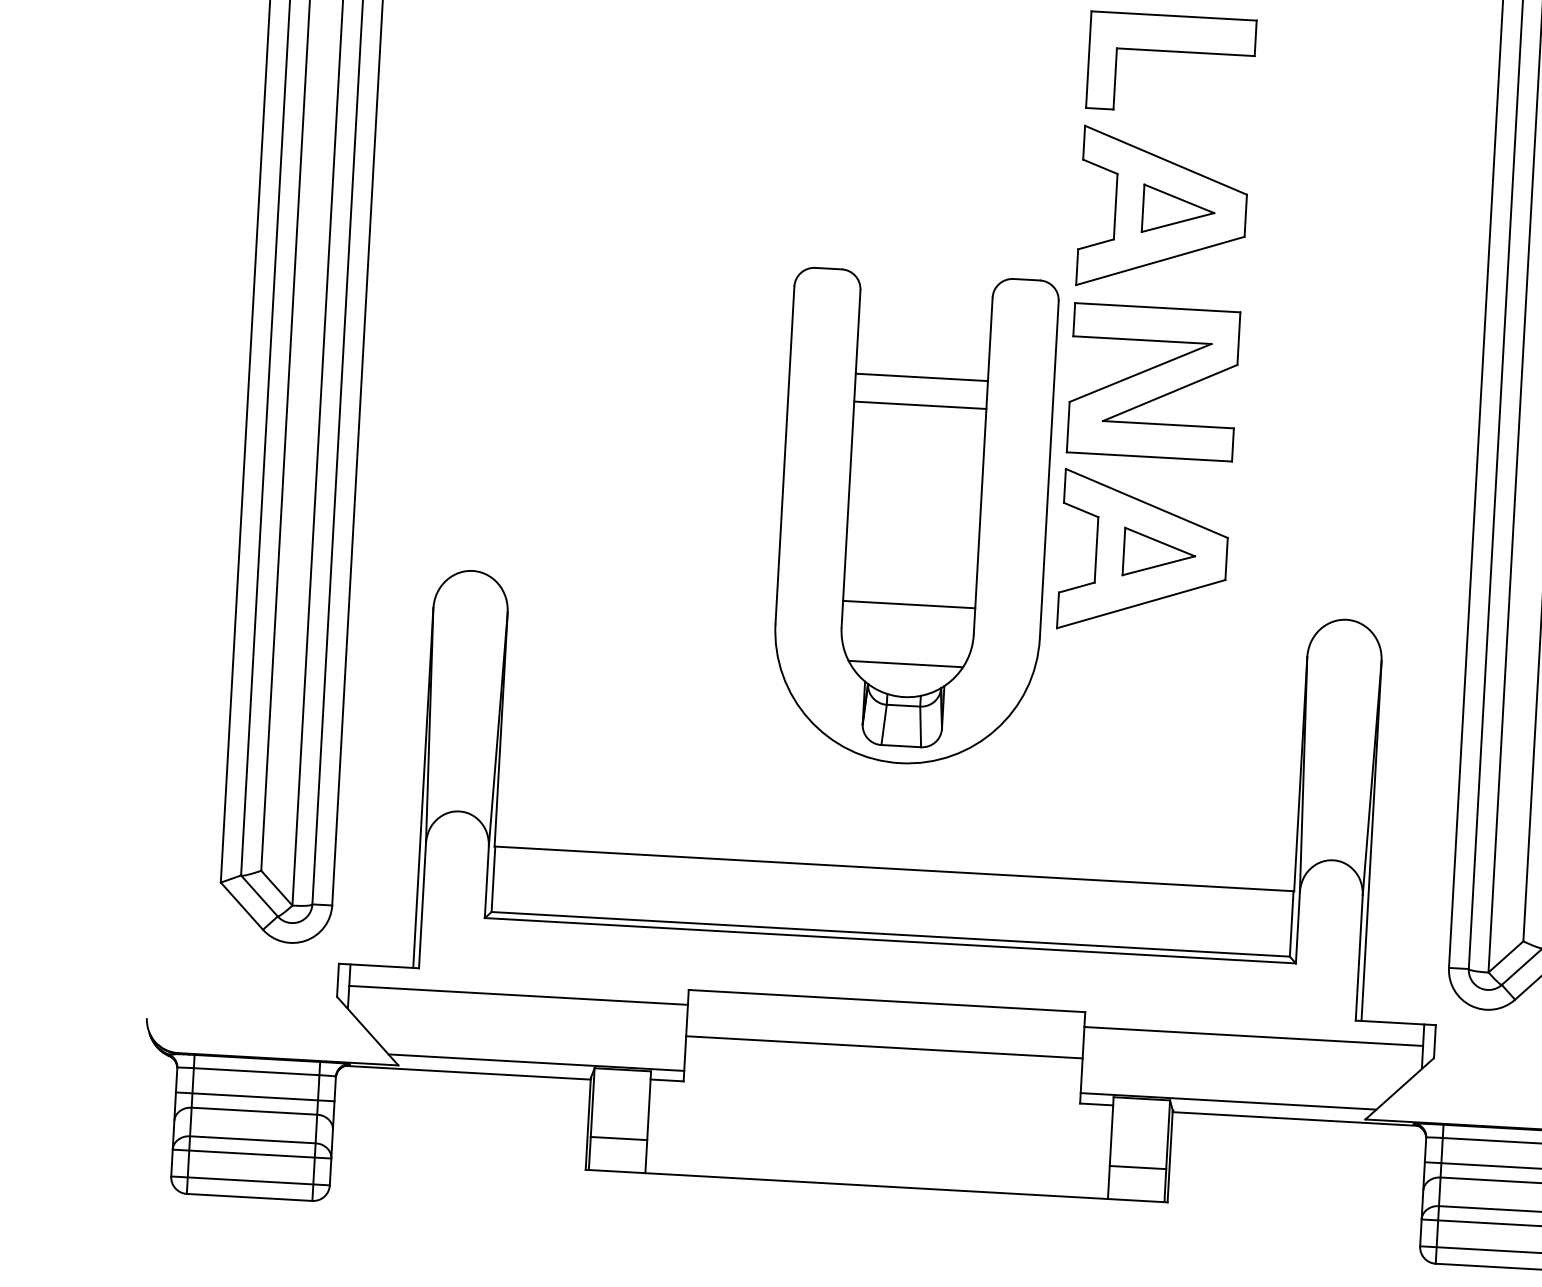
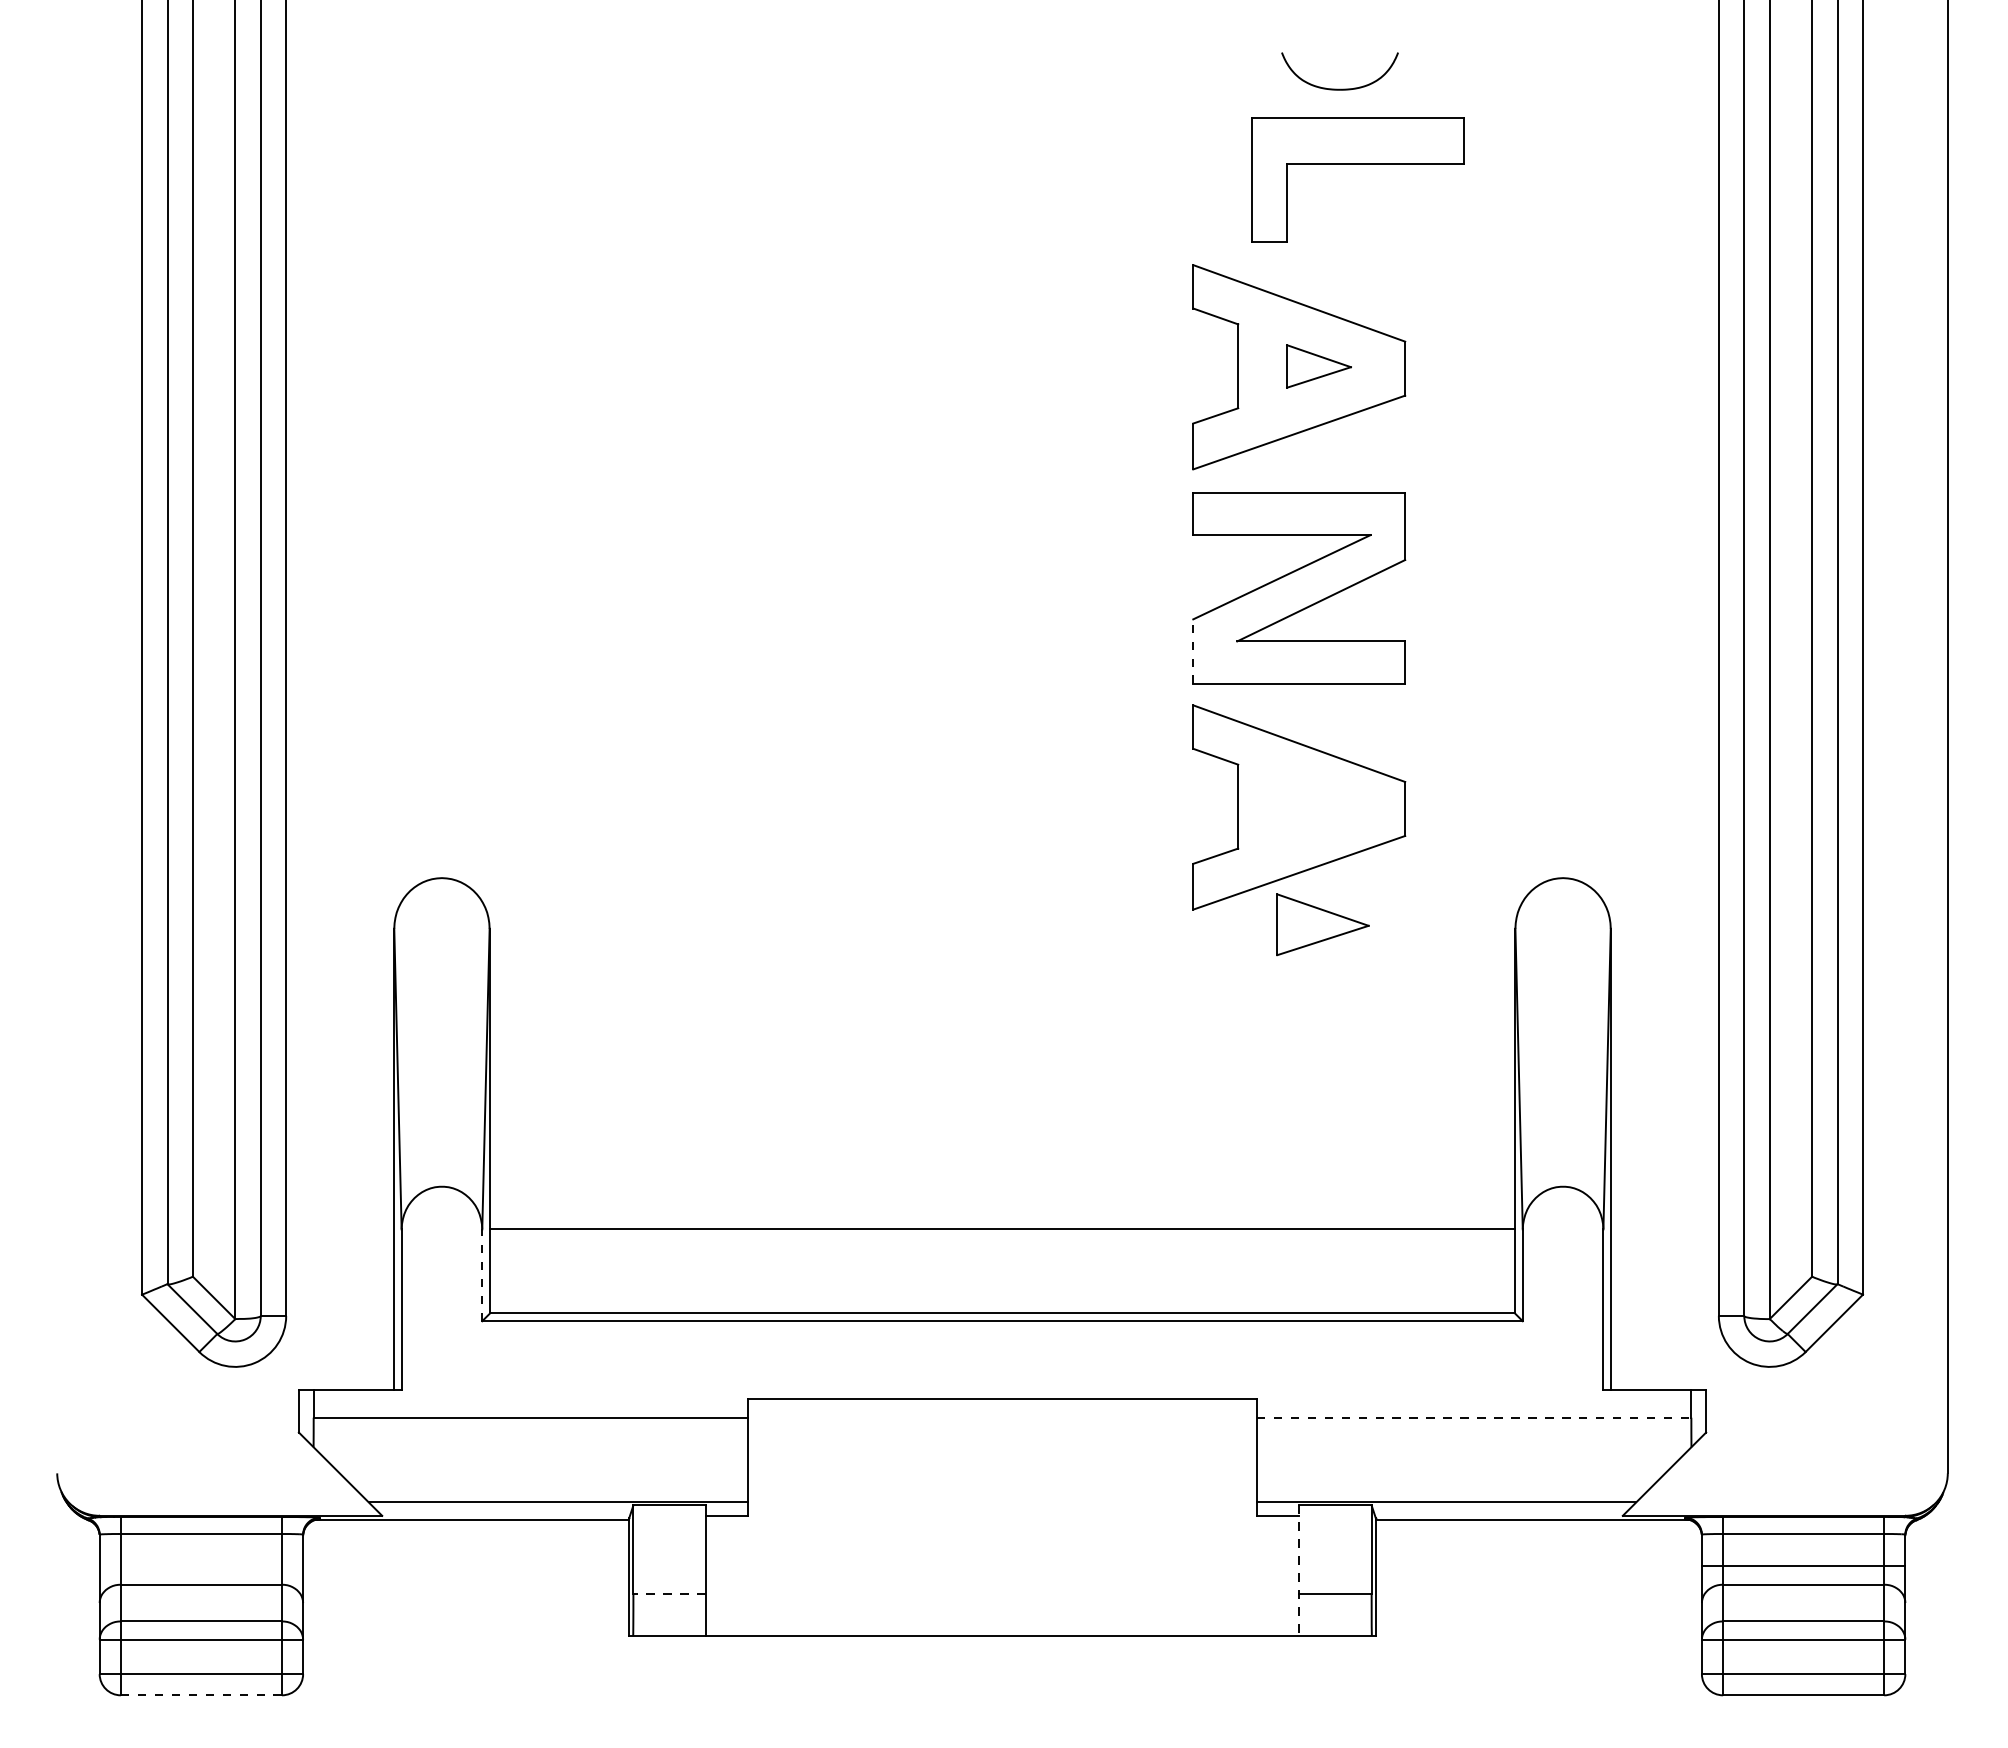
part: (1171, 51) -> (1357, 164), moved
part: (1178, 210) -> (1318, 366), size x0.7
line: (1068, 427) -> (1193, 651), solid -> dashed
part: (913, 518) -> (1002, 779), removed
part: (1159, 553) -> (1322, 924), moved
line: (487, 882) -> (482, 1275), solid -> dashed
line: (1254, 1036) -> (1474, 1417), solid -> dashed
line: (884, 1046) -> (1002, 1457), removed
line: (255, 1097) -> (201, 1566), removed
line: (618, 1138) -> (669, 1593), solid -> dashed
line: (1110, 1148) -> (1299, 1571), solid -> dashed
line: (249, 1197) -> (201, 1695), solid -> dashed

